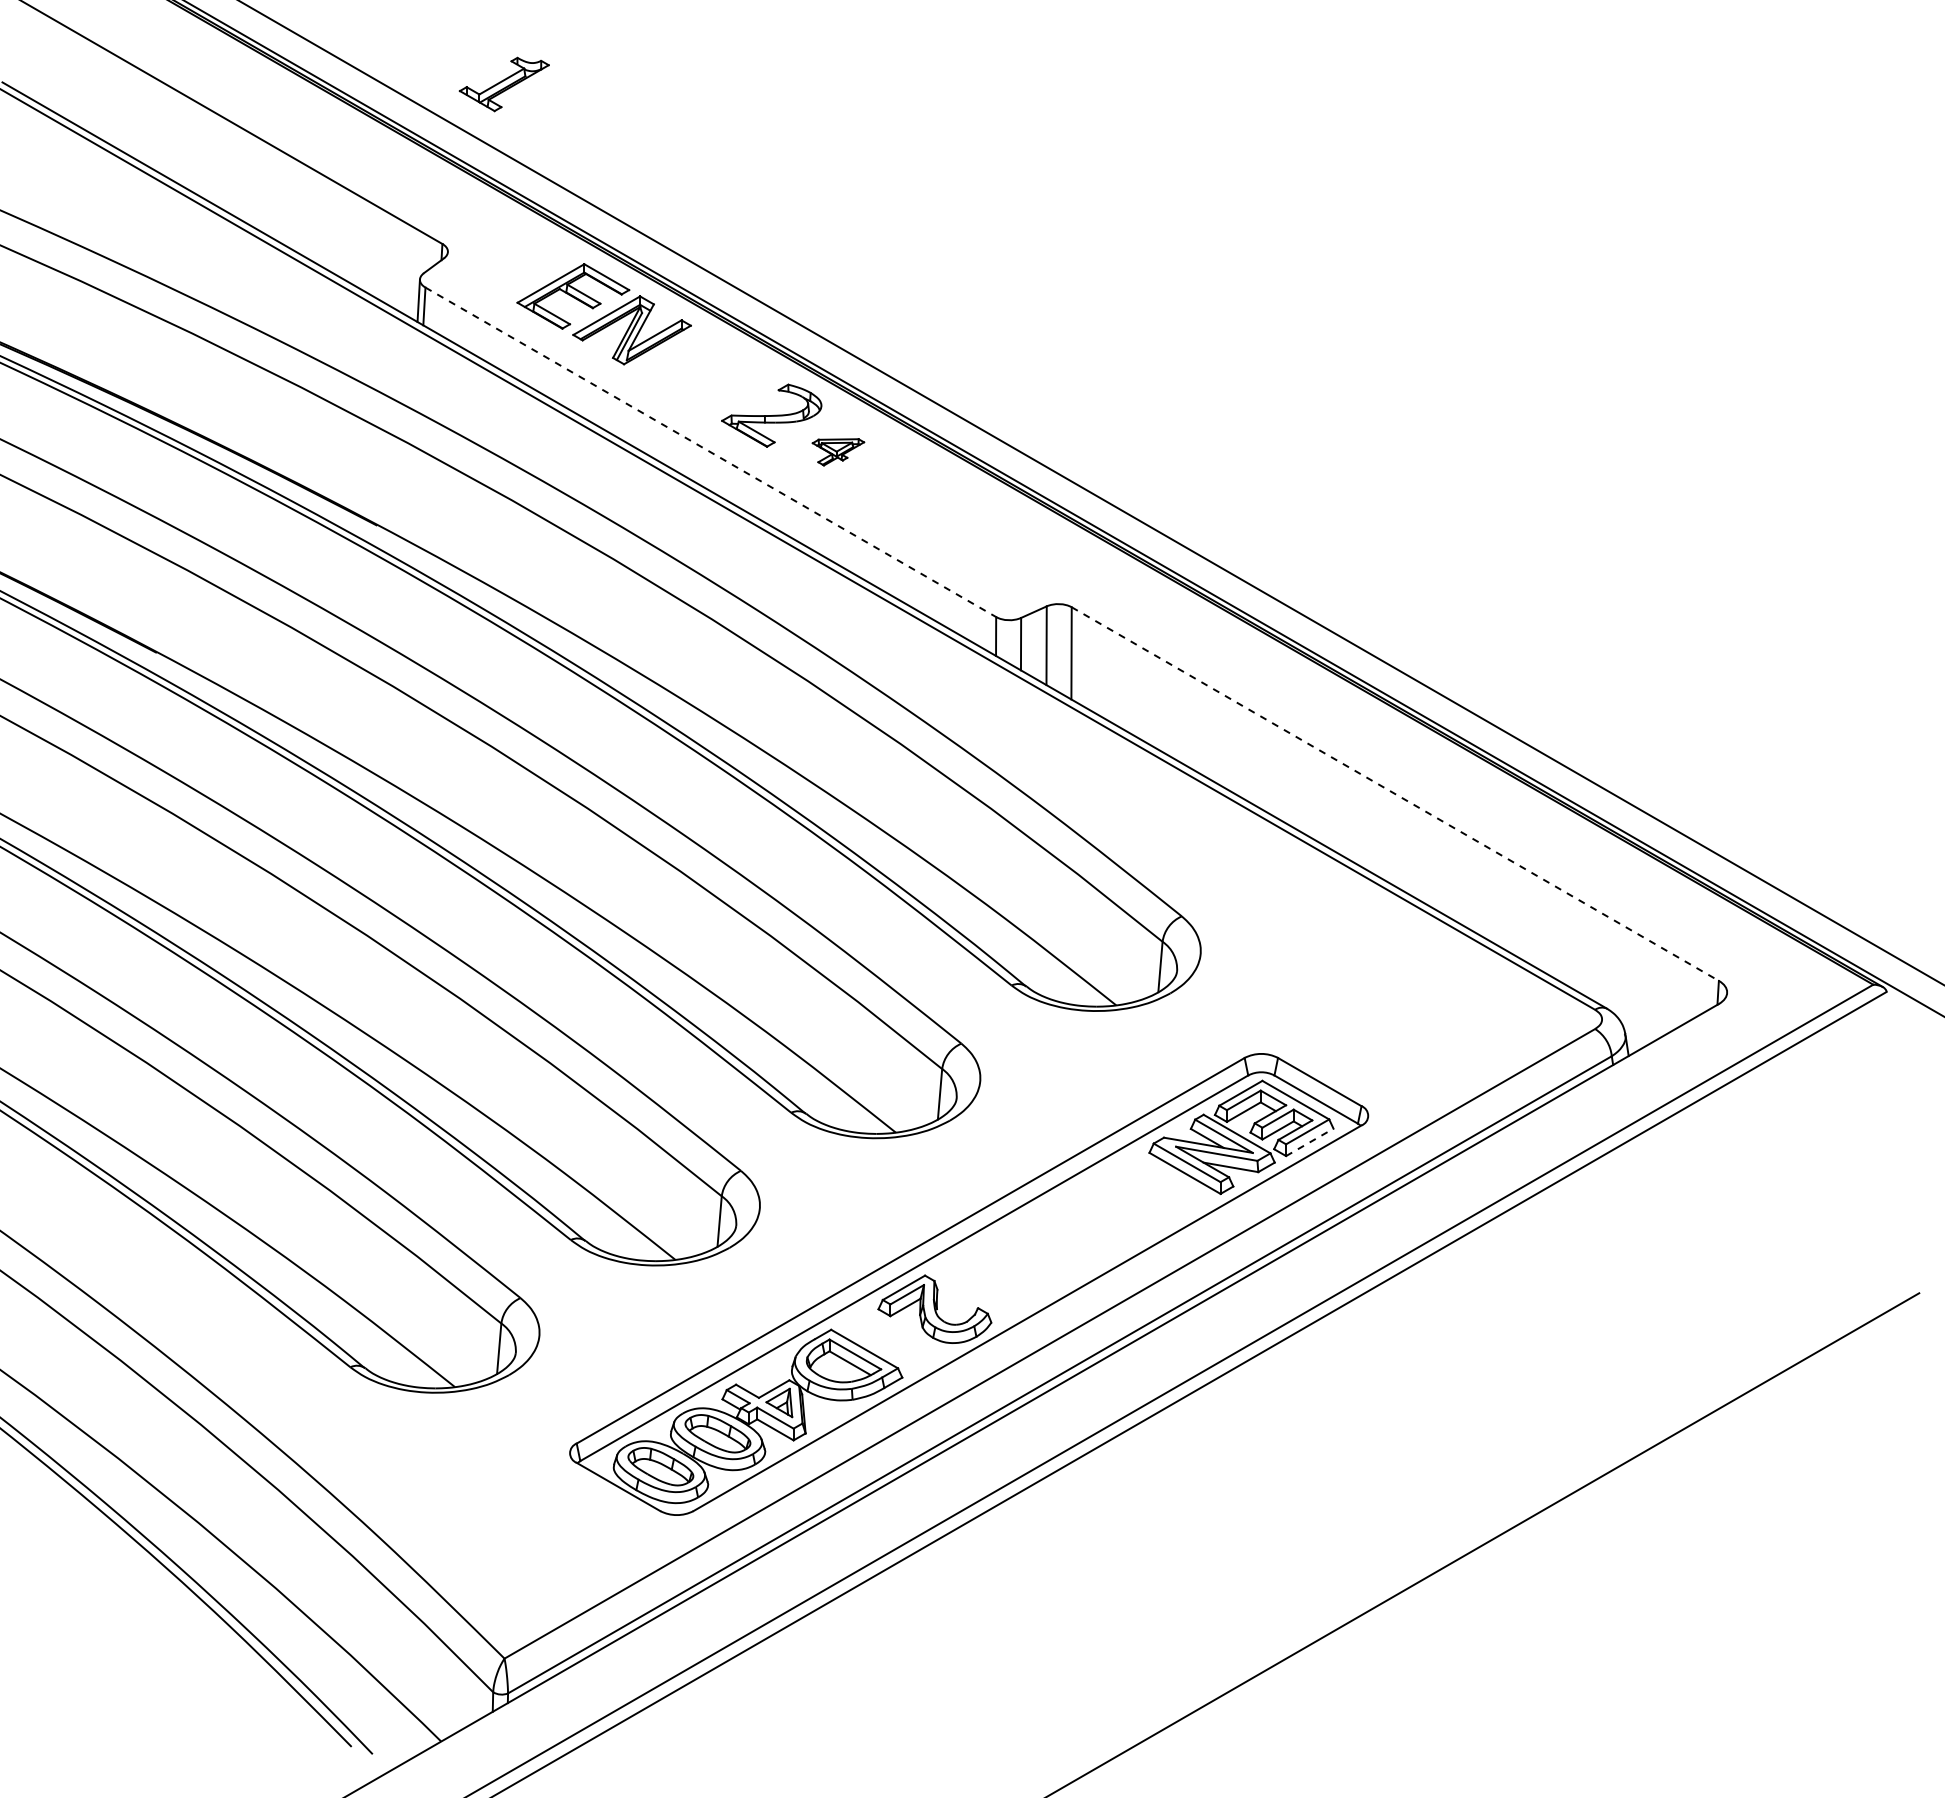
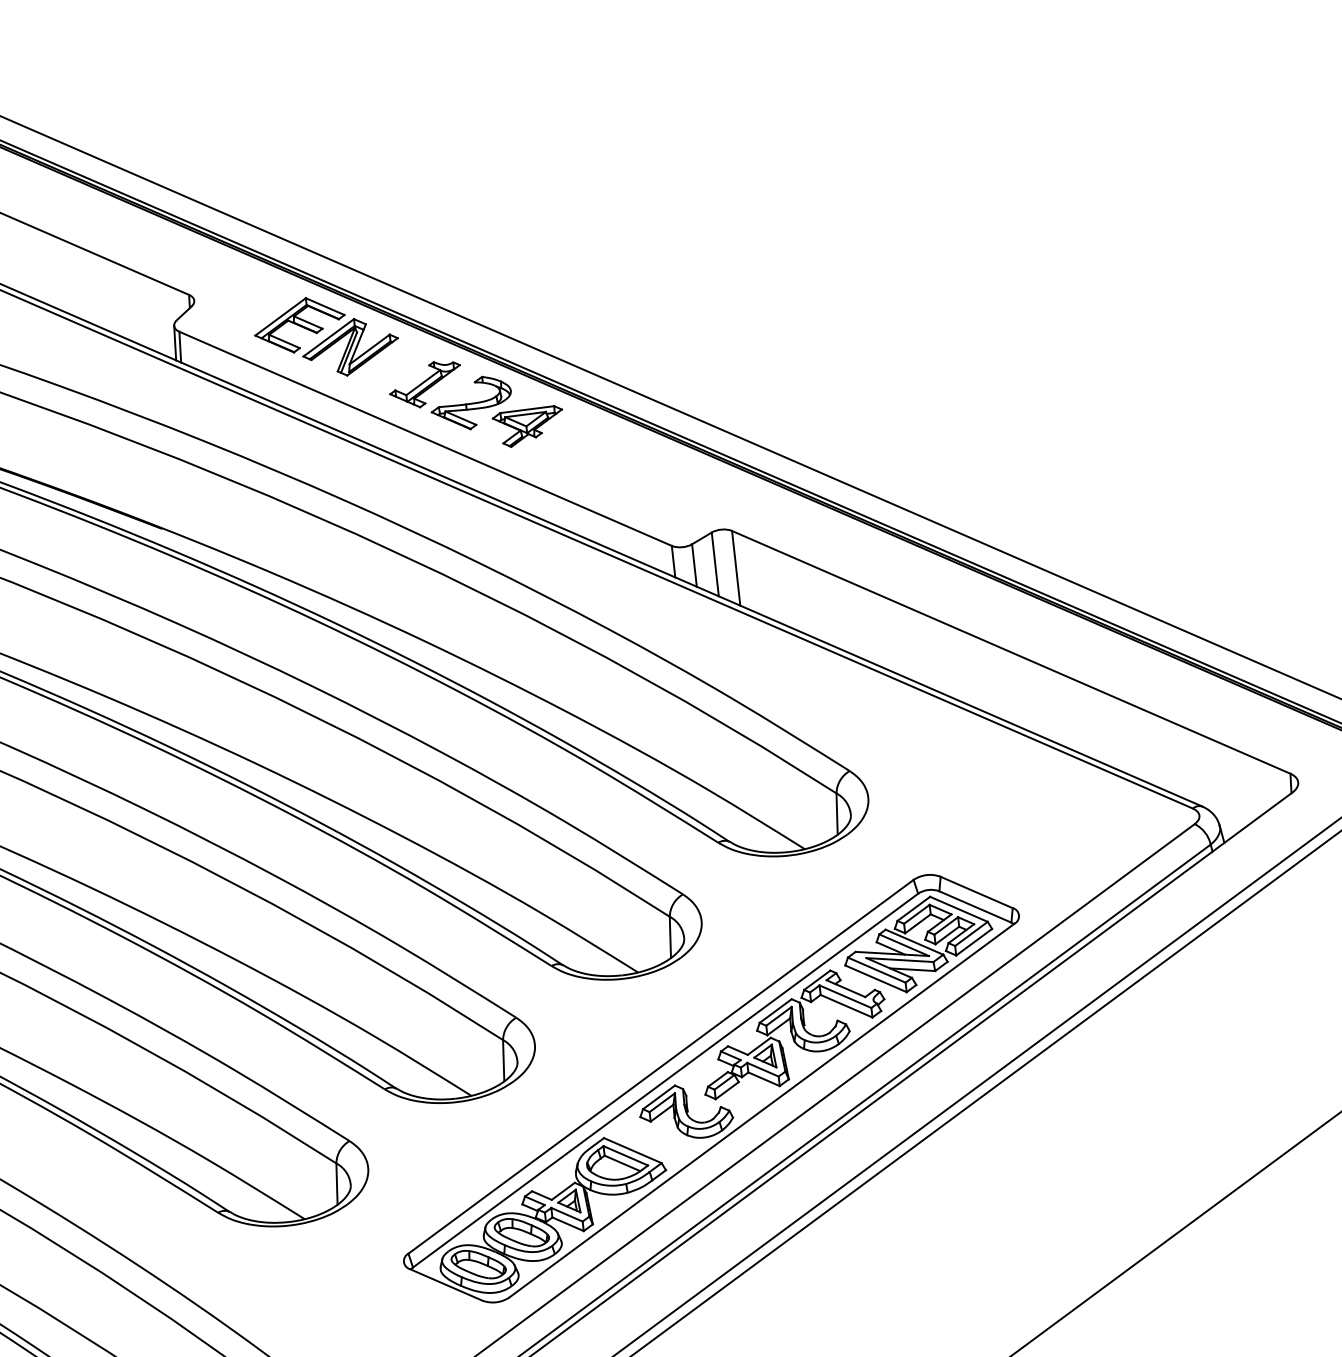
part: (503, 84) -> (424, 384), moved
line: (711, 452) -> (426, 438), dashed -> solid
part: (838, 452) -> (528, 427), size x1.67
line: (1395, 794) -> (1011, 652), dashed -> solid
line: (1310, 1142) -> (974, 942), dashed -> solid
part: (1076, 1226) -> (793, 1031), added

